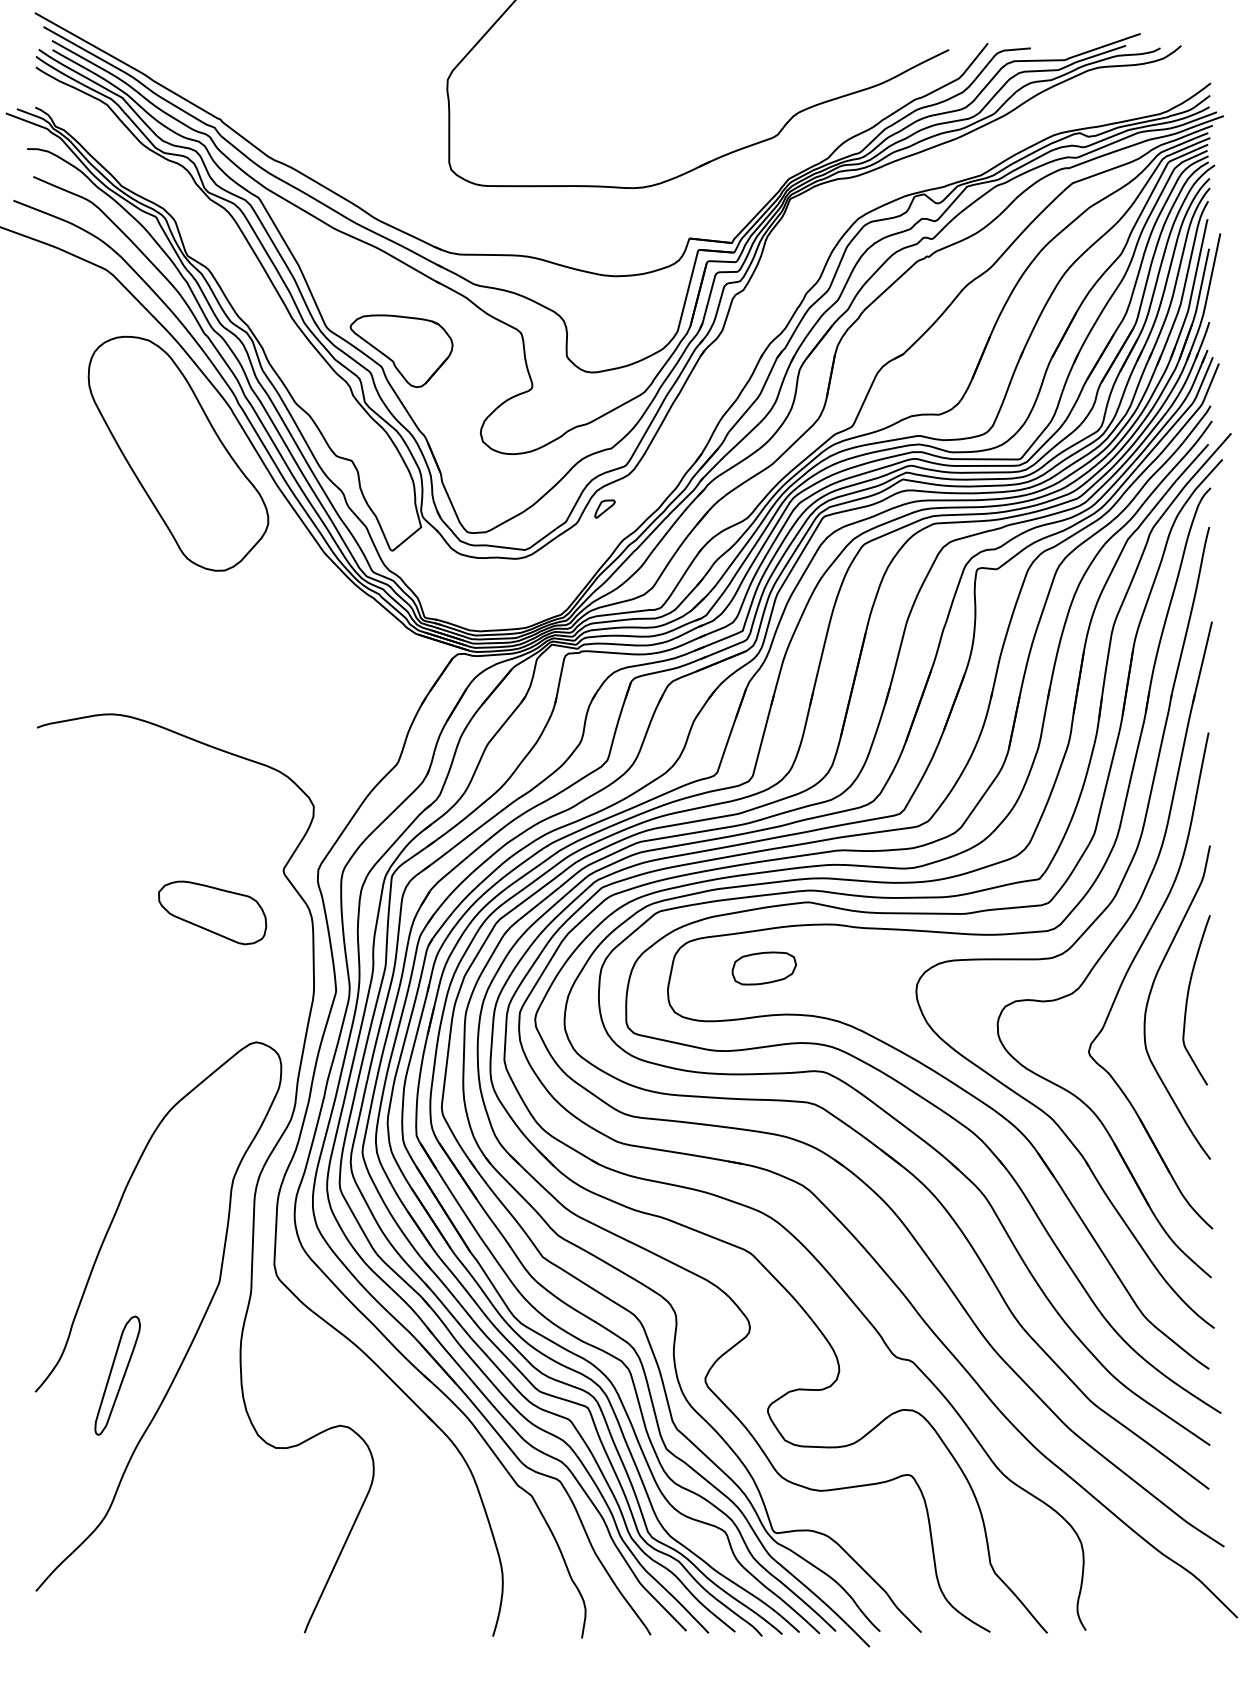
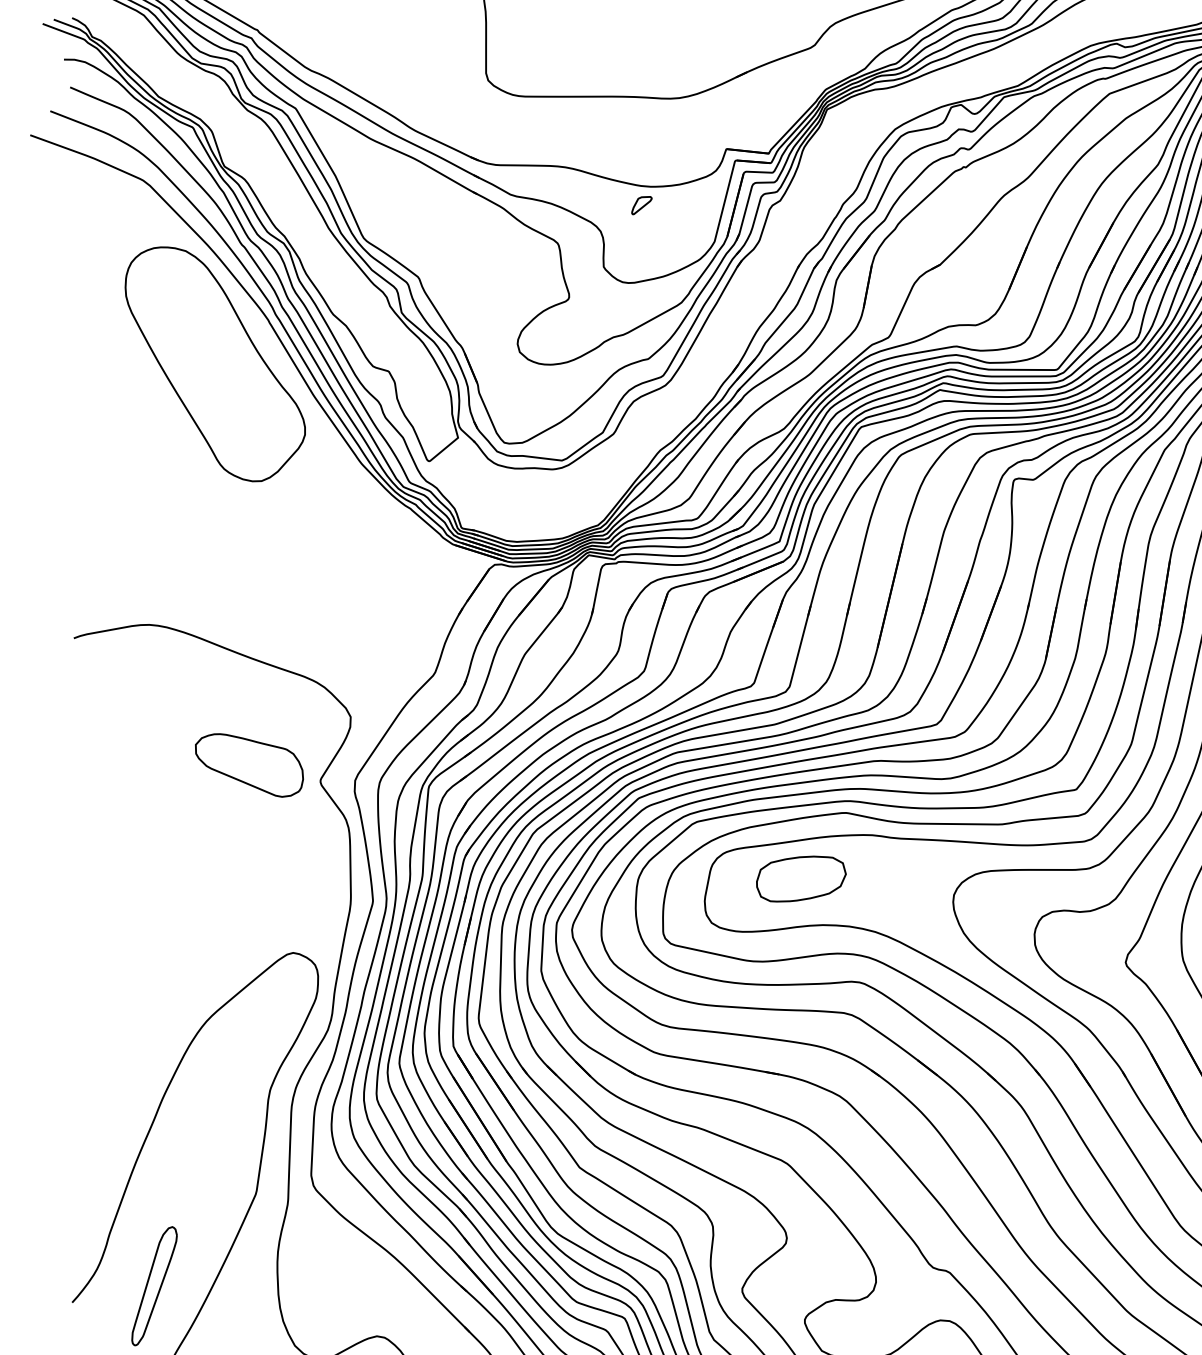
part: (401, 351) -> (438, 262), removed
part: (604, 508) -> (641, 205), moved
part: (212, 912) -> (249, 765), moved
part: (763, 968) -> (800, 879), size x1.4

